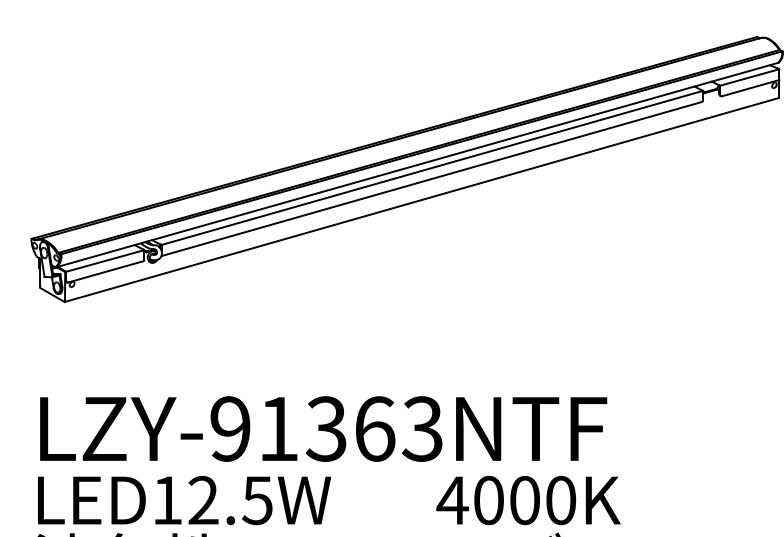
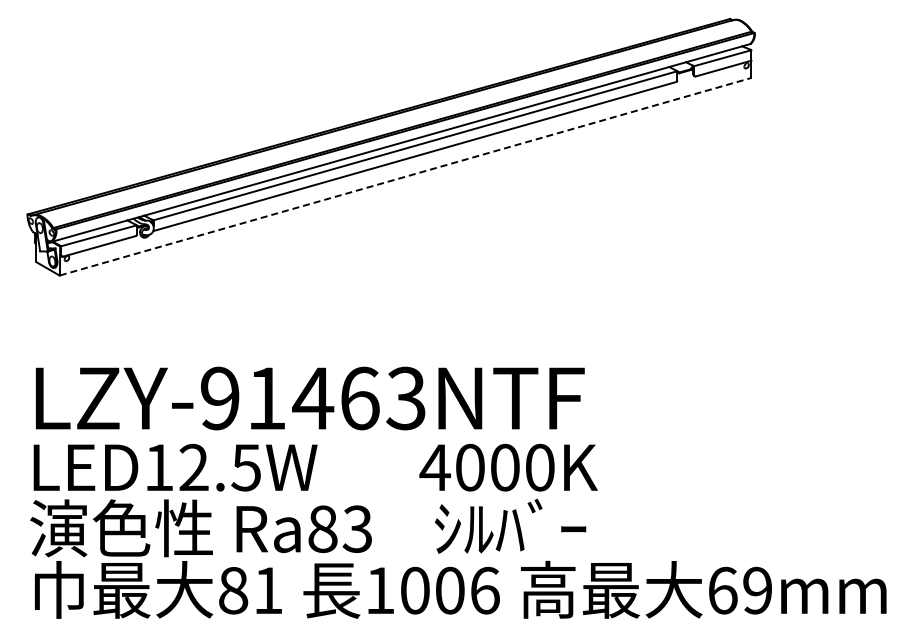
line: (421, 199) -> (405, 176), solid -> dashed
text: (326, 429) -> (313, 398), LZY-91363NTF -> LZY-91463NTF

